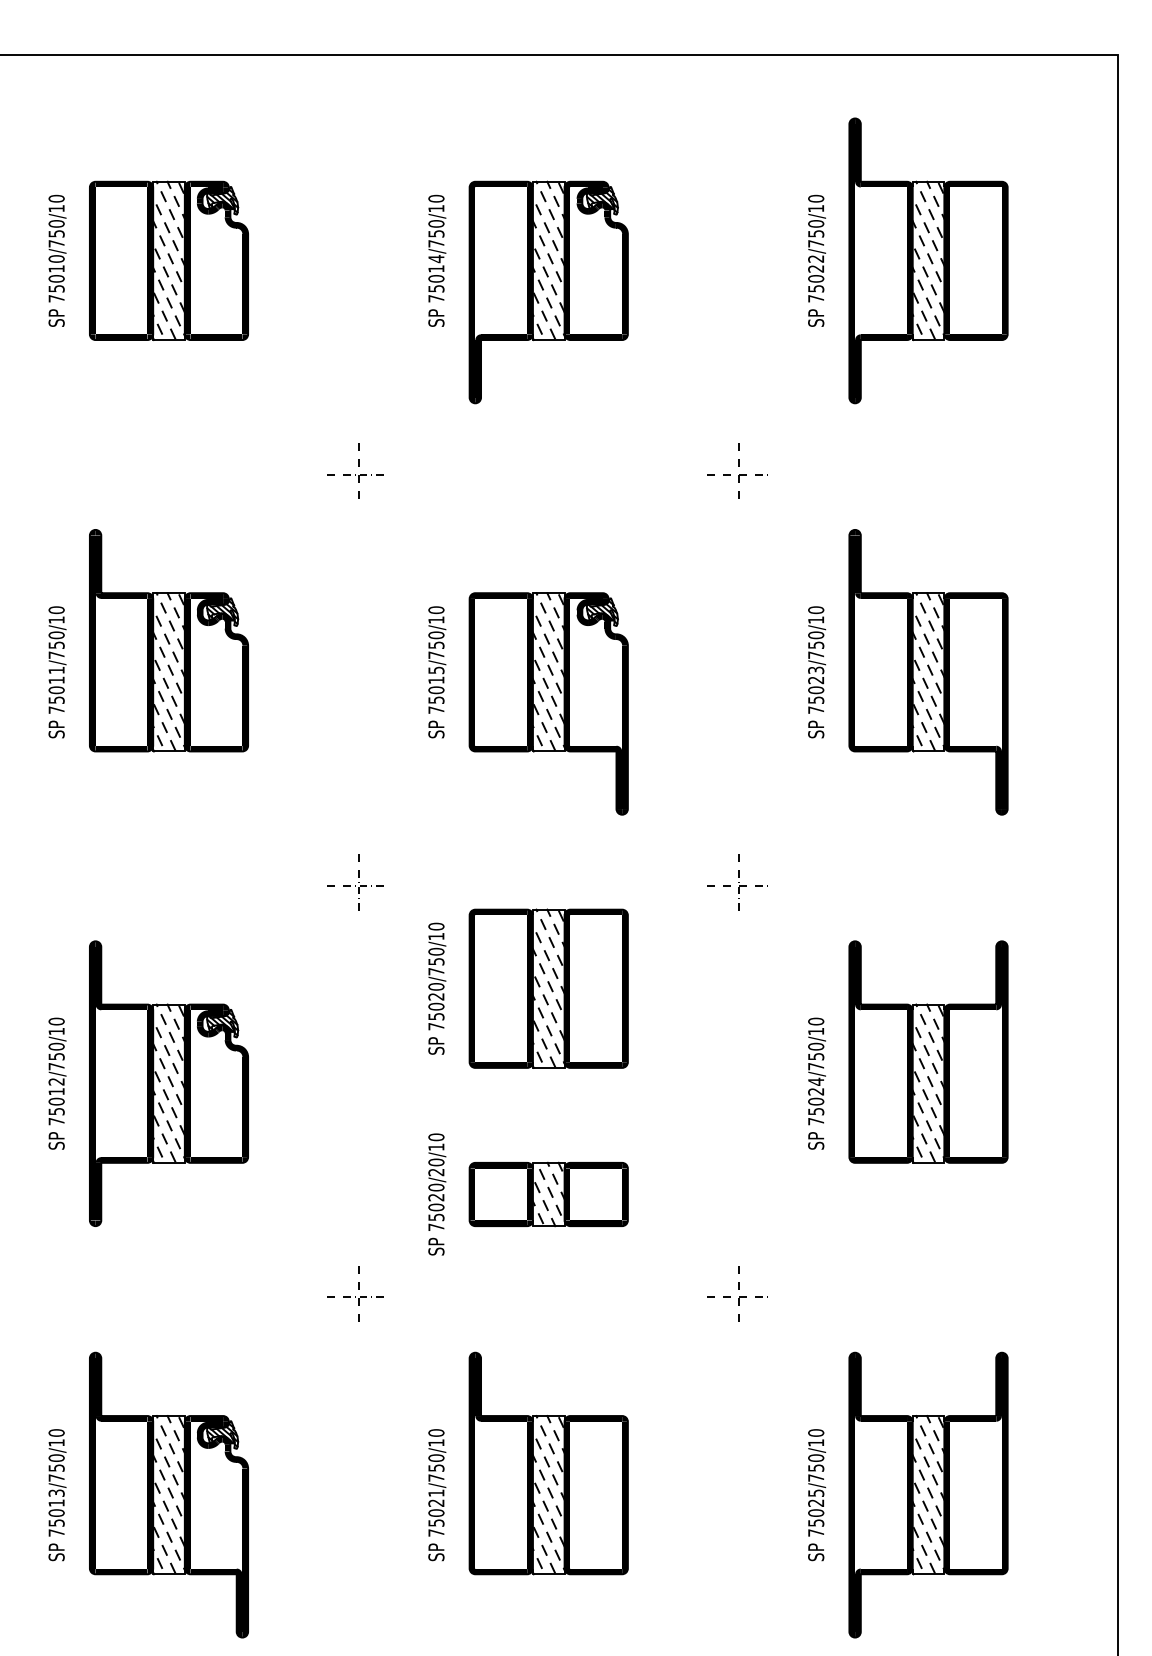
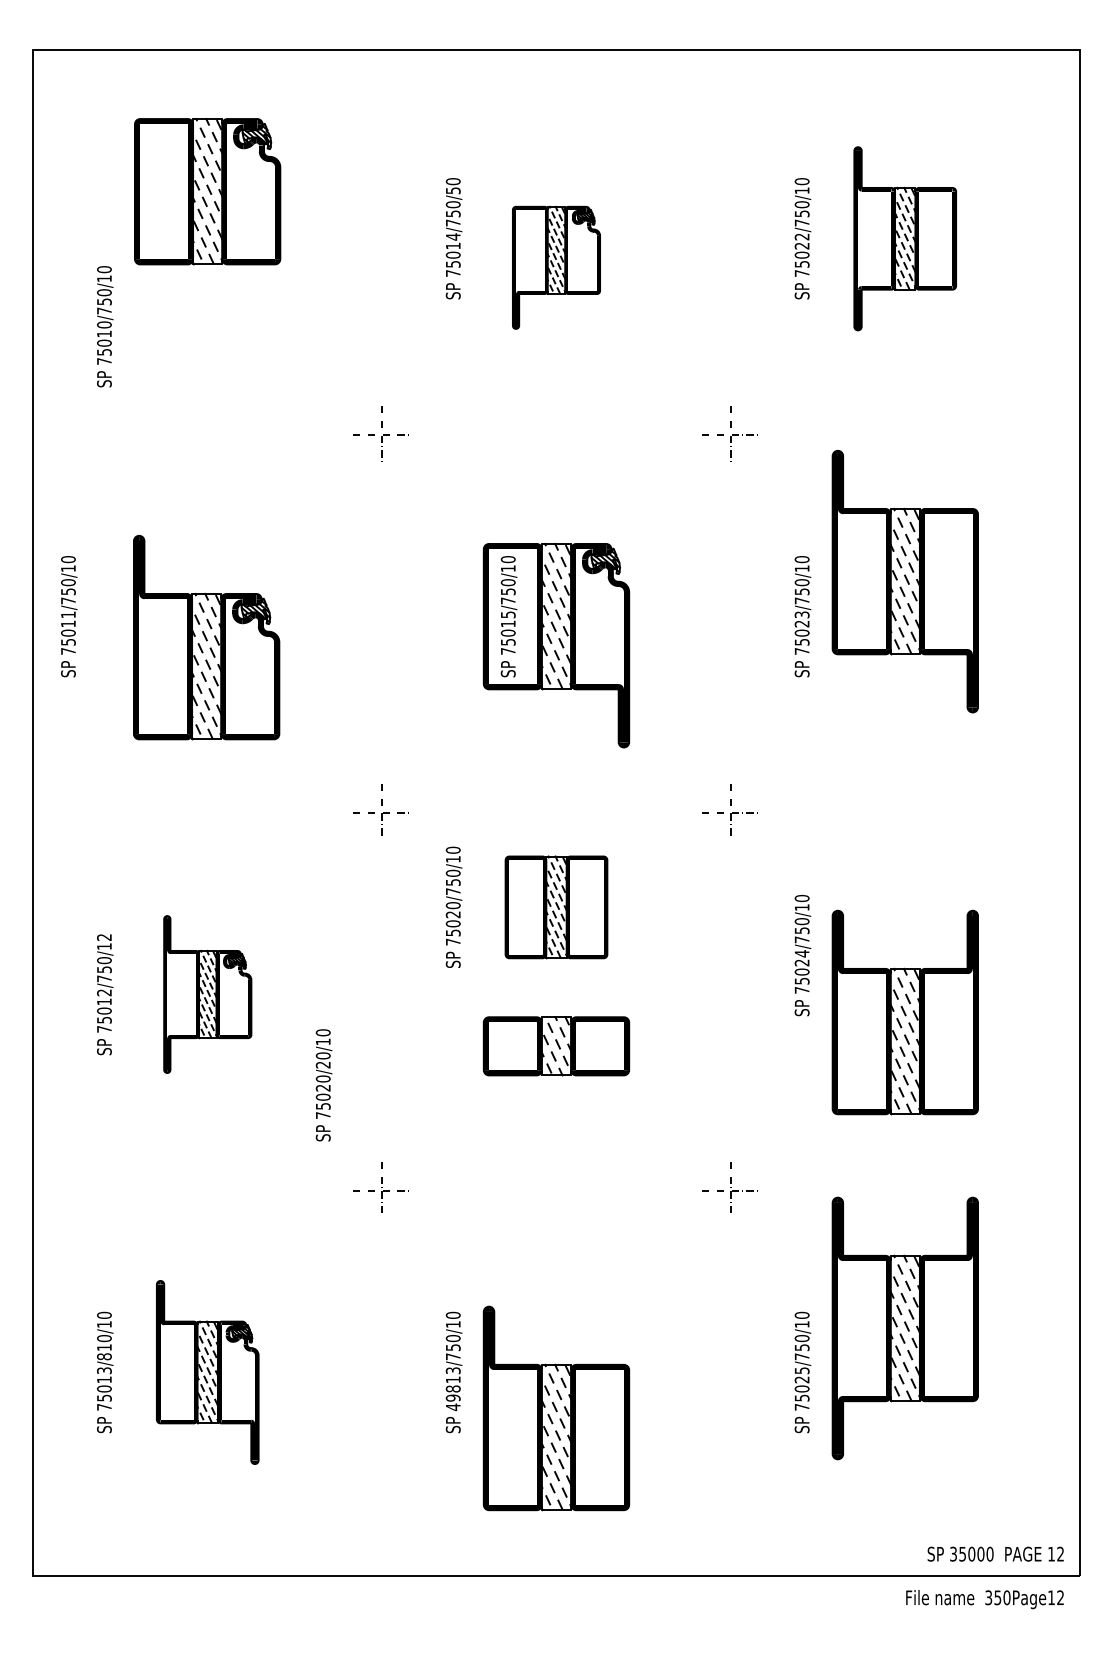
text: (436, 208) -> (453, 190), 75014/750/10 -> 75014/750/50
text: (57, 260) -> (105, 326), moved
part: (168, 260) -> (207, 191), moved
part: (927, 260) -> (904, 238), size x0.7
part: (548, 292) -> (556, 267), size x0.6
part: (168, 640) -> (206, 637), moved
text: (57, 672) -> (69, 616), moved
text: (436, 672) -> (508, 616), moved
part: (927, 672) -> (904, 581), moved
part: (548, 988) -> (556, 907), size x0.7
text: (56, 1021) -> (104, 937), 75012/750/10 -> 75012/750/12
part: (927, 1052) -> (904, 1012), moved
part: (168, 1083) -> (207, 994), size x0.6
text: (816, 1083) -> (802, 955), moved
text: (436, 1194) -> (323, 1085), moved
part: (548, 1194) -> (556, 1046), moved
part: (548, 1463) -> (556, 1408), moved
text: (56, 1473) -> (104, 1352), 75013/750/10 -> 75013/810/10
part: (168, 1495) -> (207, 1372), size x0.7
part: (927, 1495) -> (904, 1328), moved
text: (435, 1513) -> (452, 1389), 75021/750/10 -> 49813/750/10

